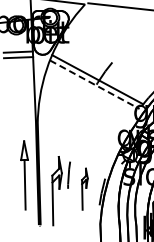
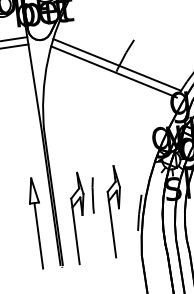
line: (94, 84) -> (113, 71), dashed -> solid
part: (24, 175) -> (36, 223), moved
part: (84, 189) -> (115, 212), size x1.67

